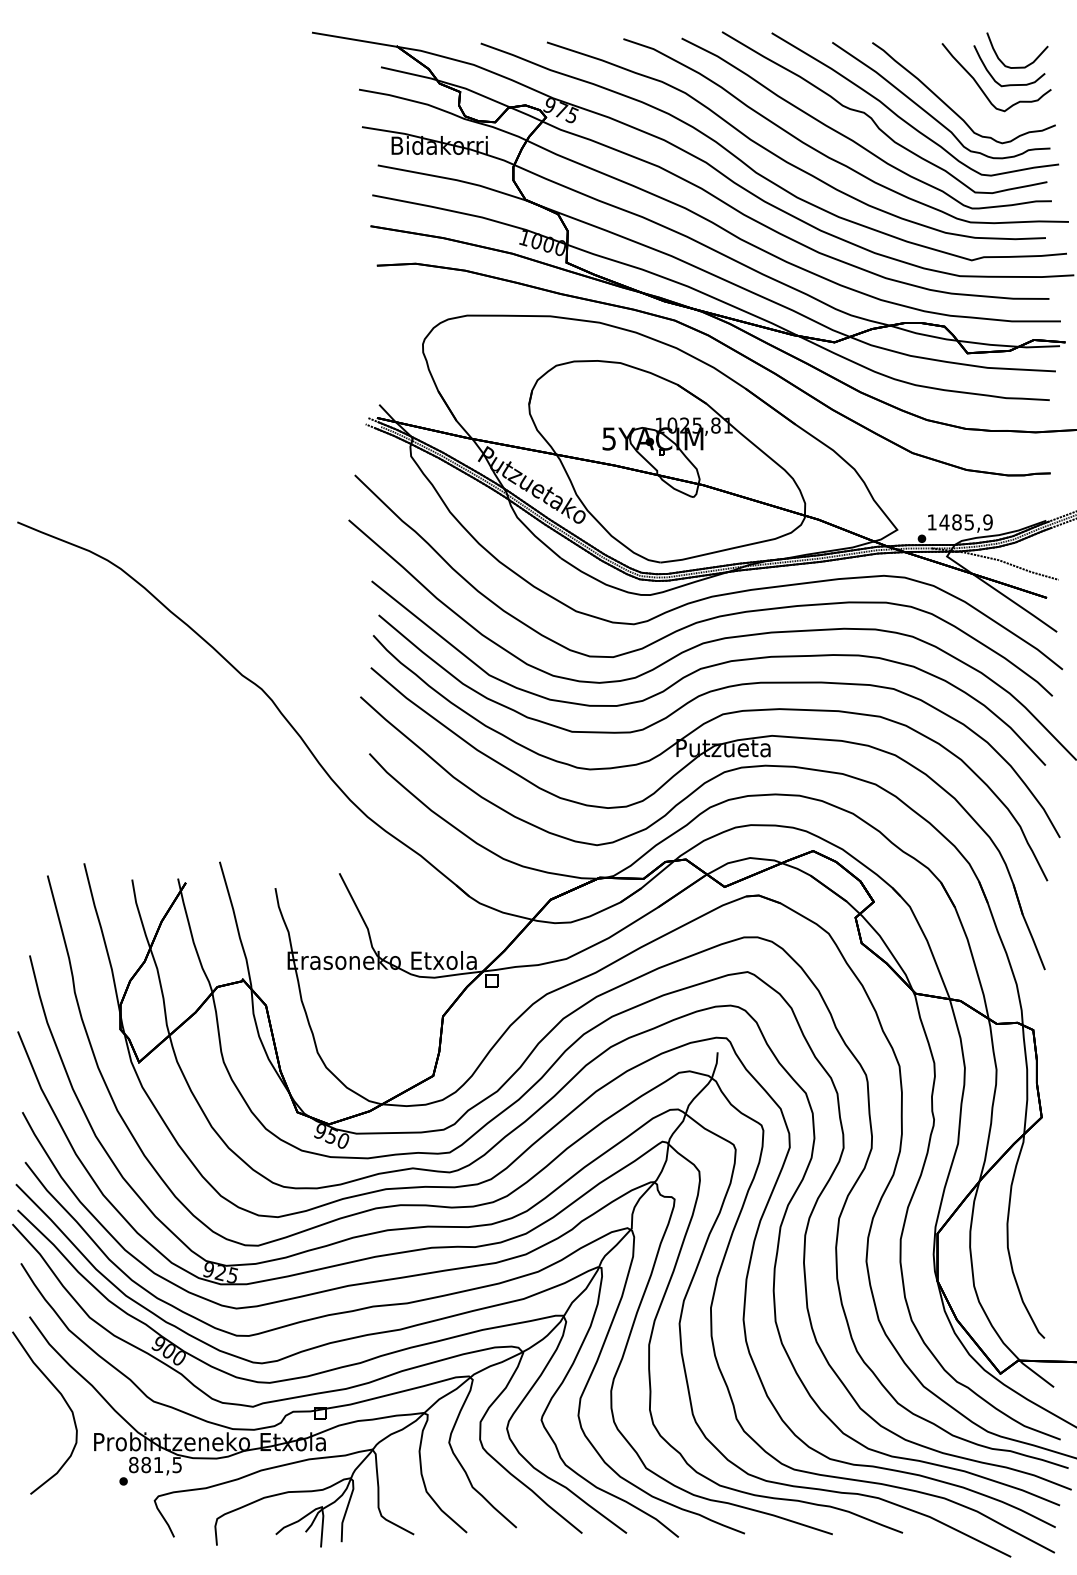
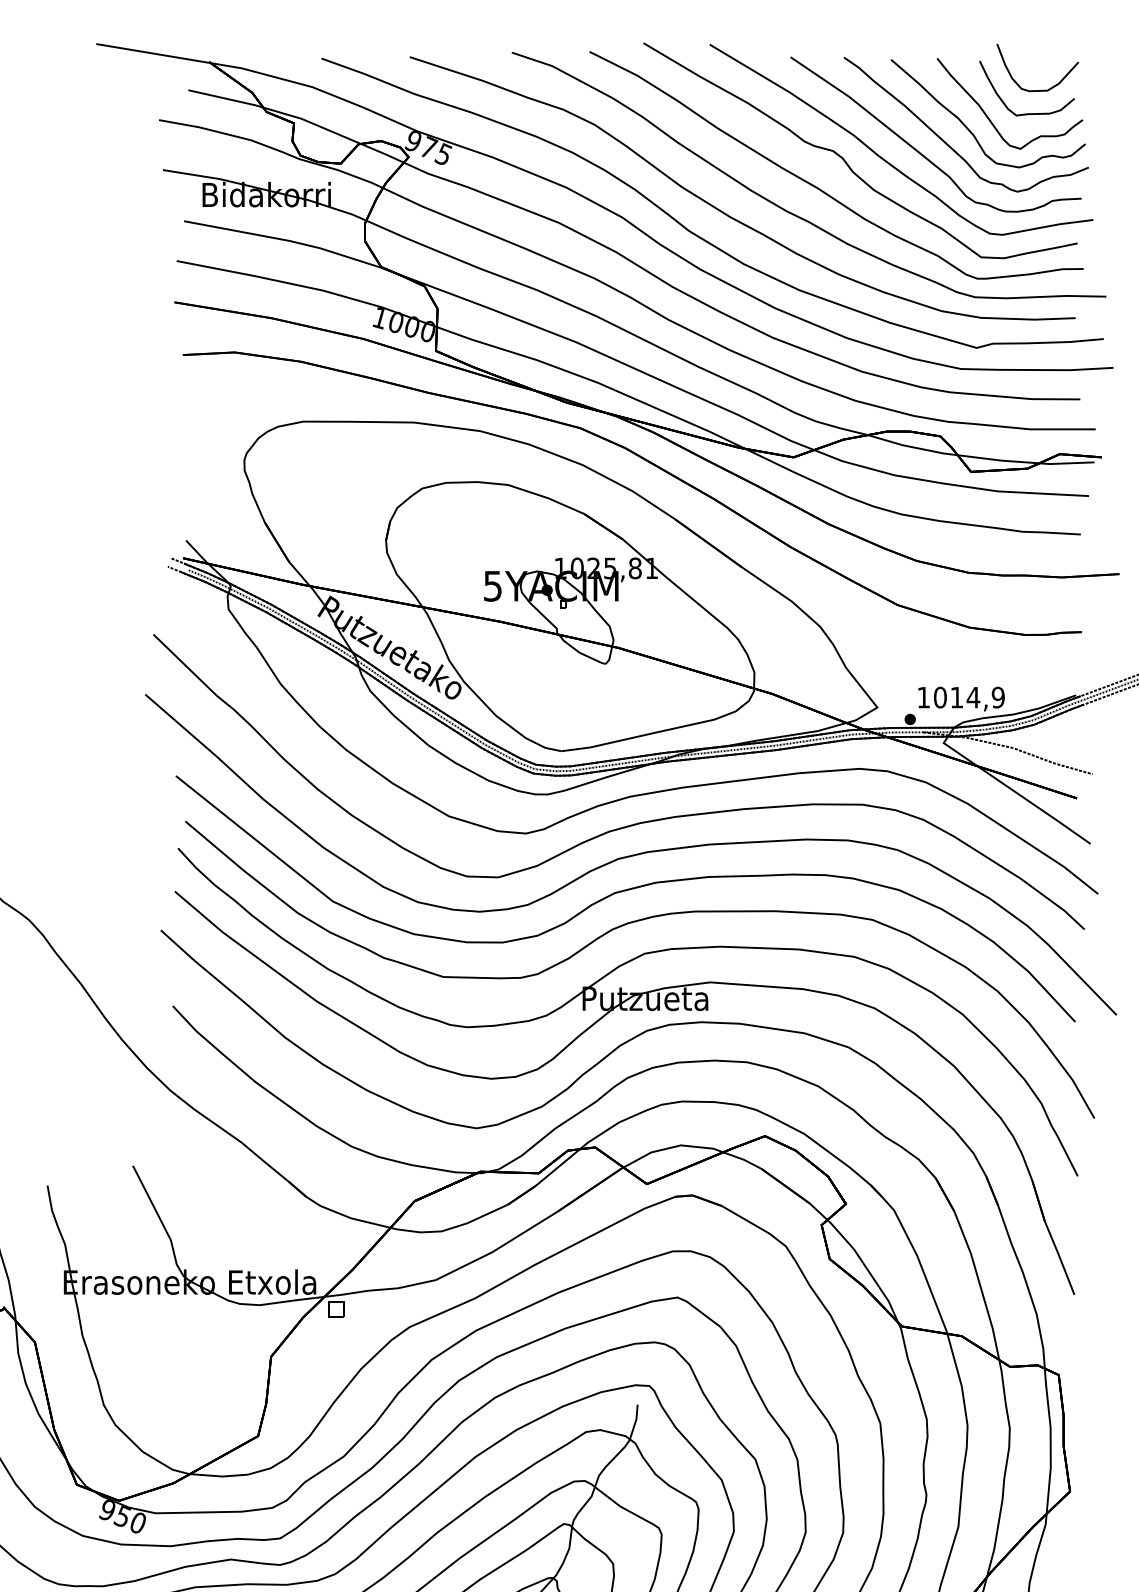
part: (967, 97) -> (971, 130), added
text: (956, 522) -> (956, 697), 1485,9 -> 1014,9

